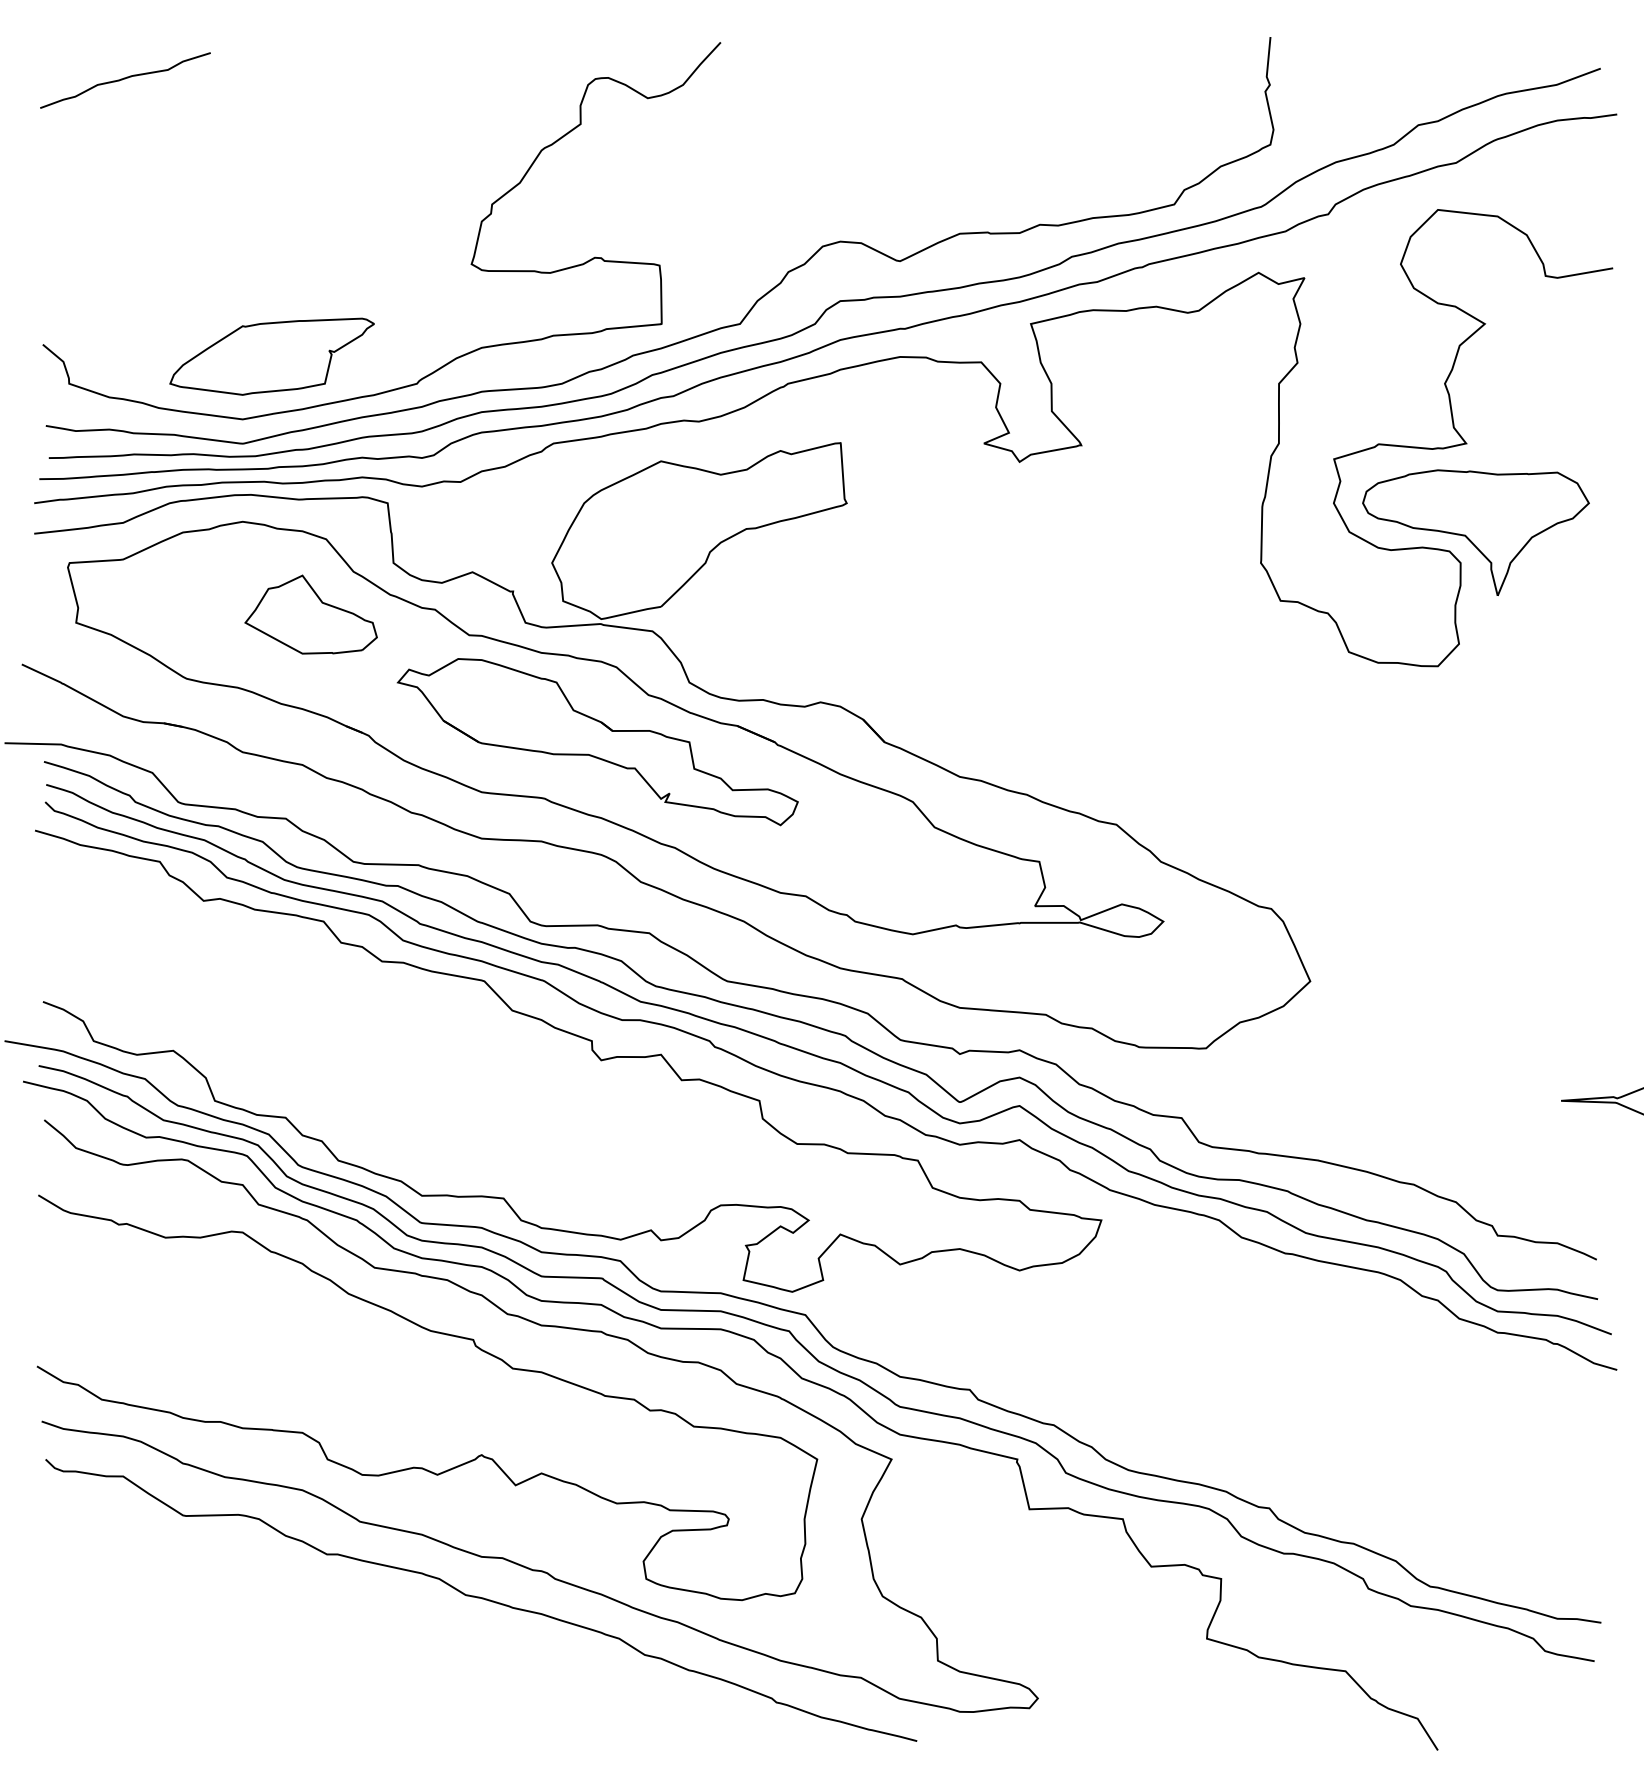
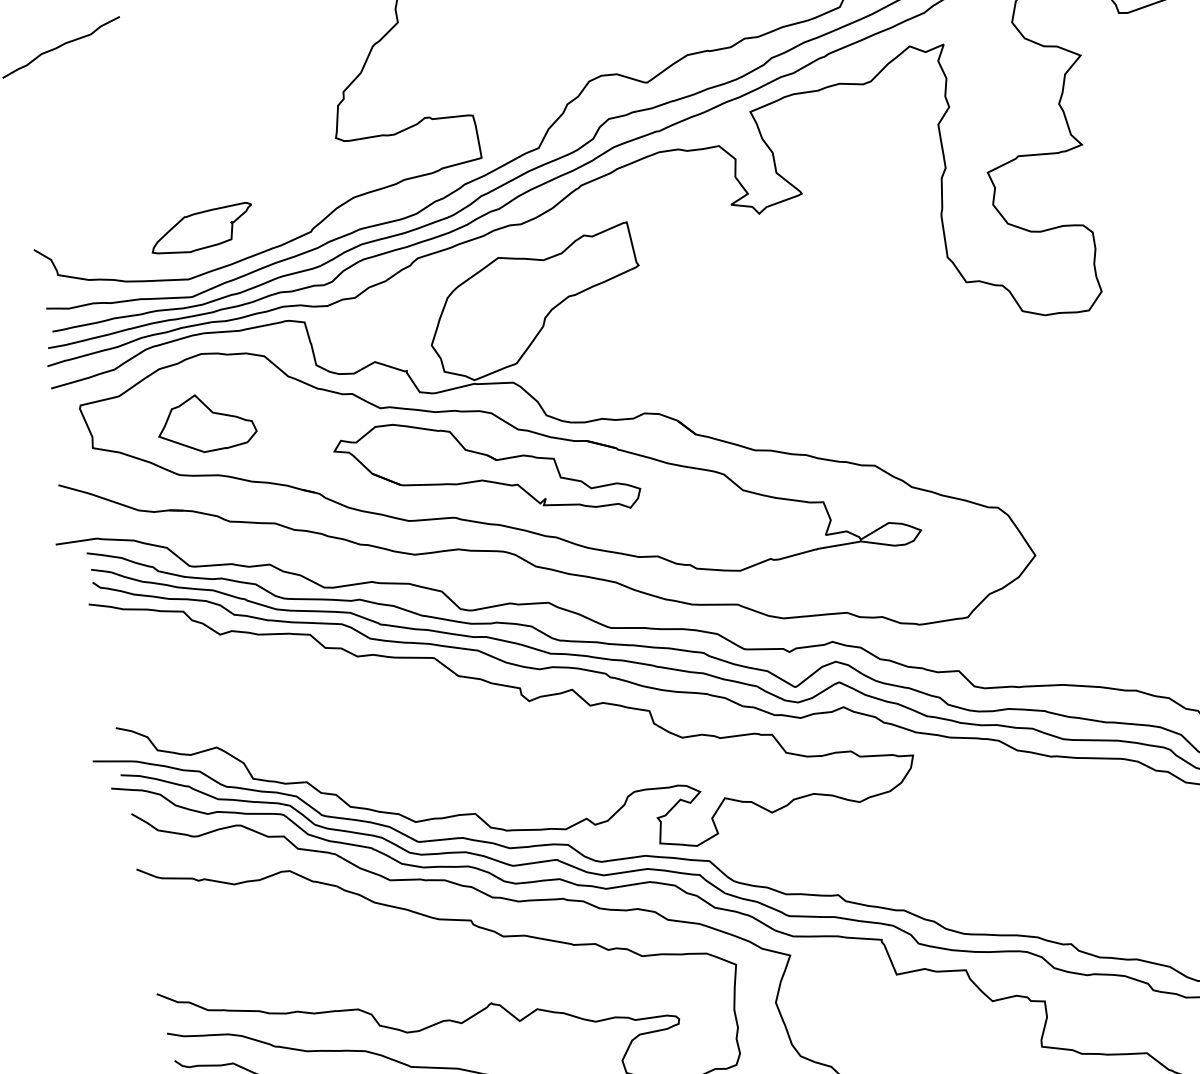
part: (271, 356) -> (201, 230), size x0.7
part: (1475, 532) -> (1099, 208), removed
part: (310, 614) -> (205, 422), moved

